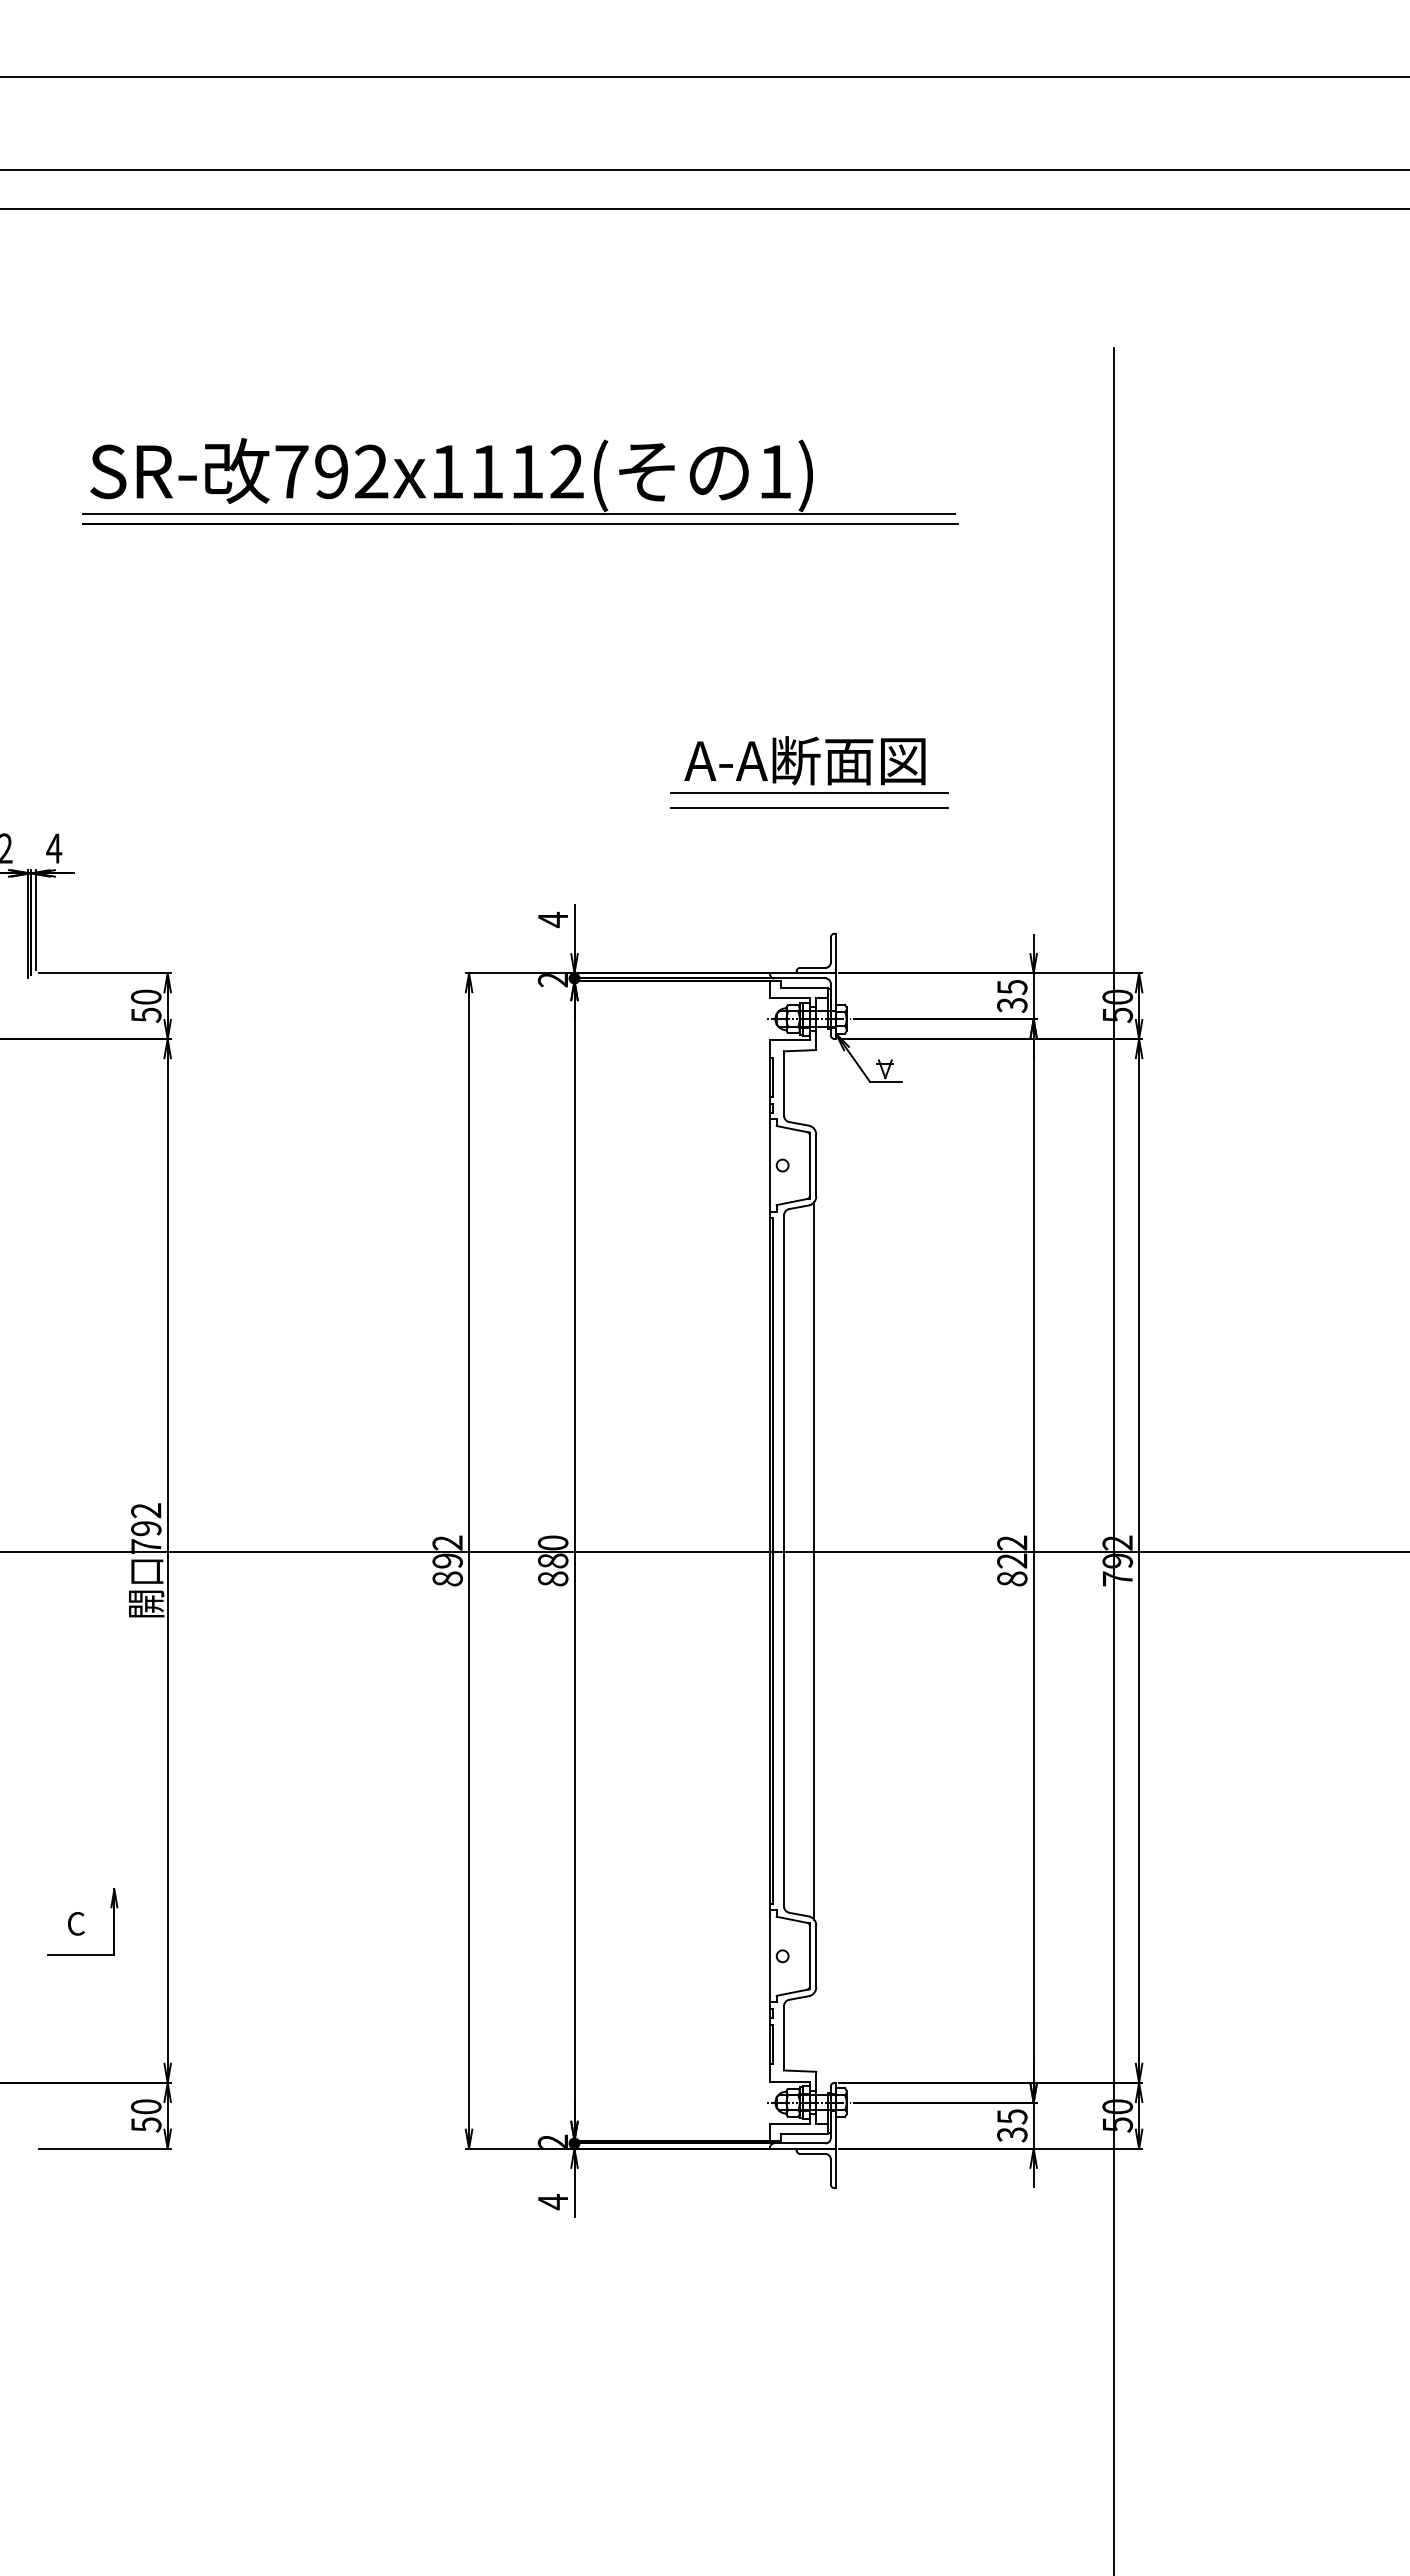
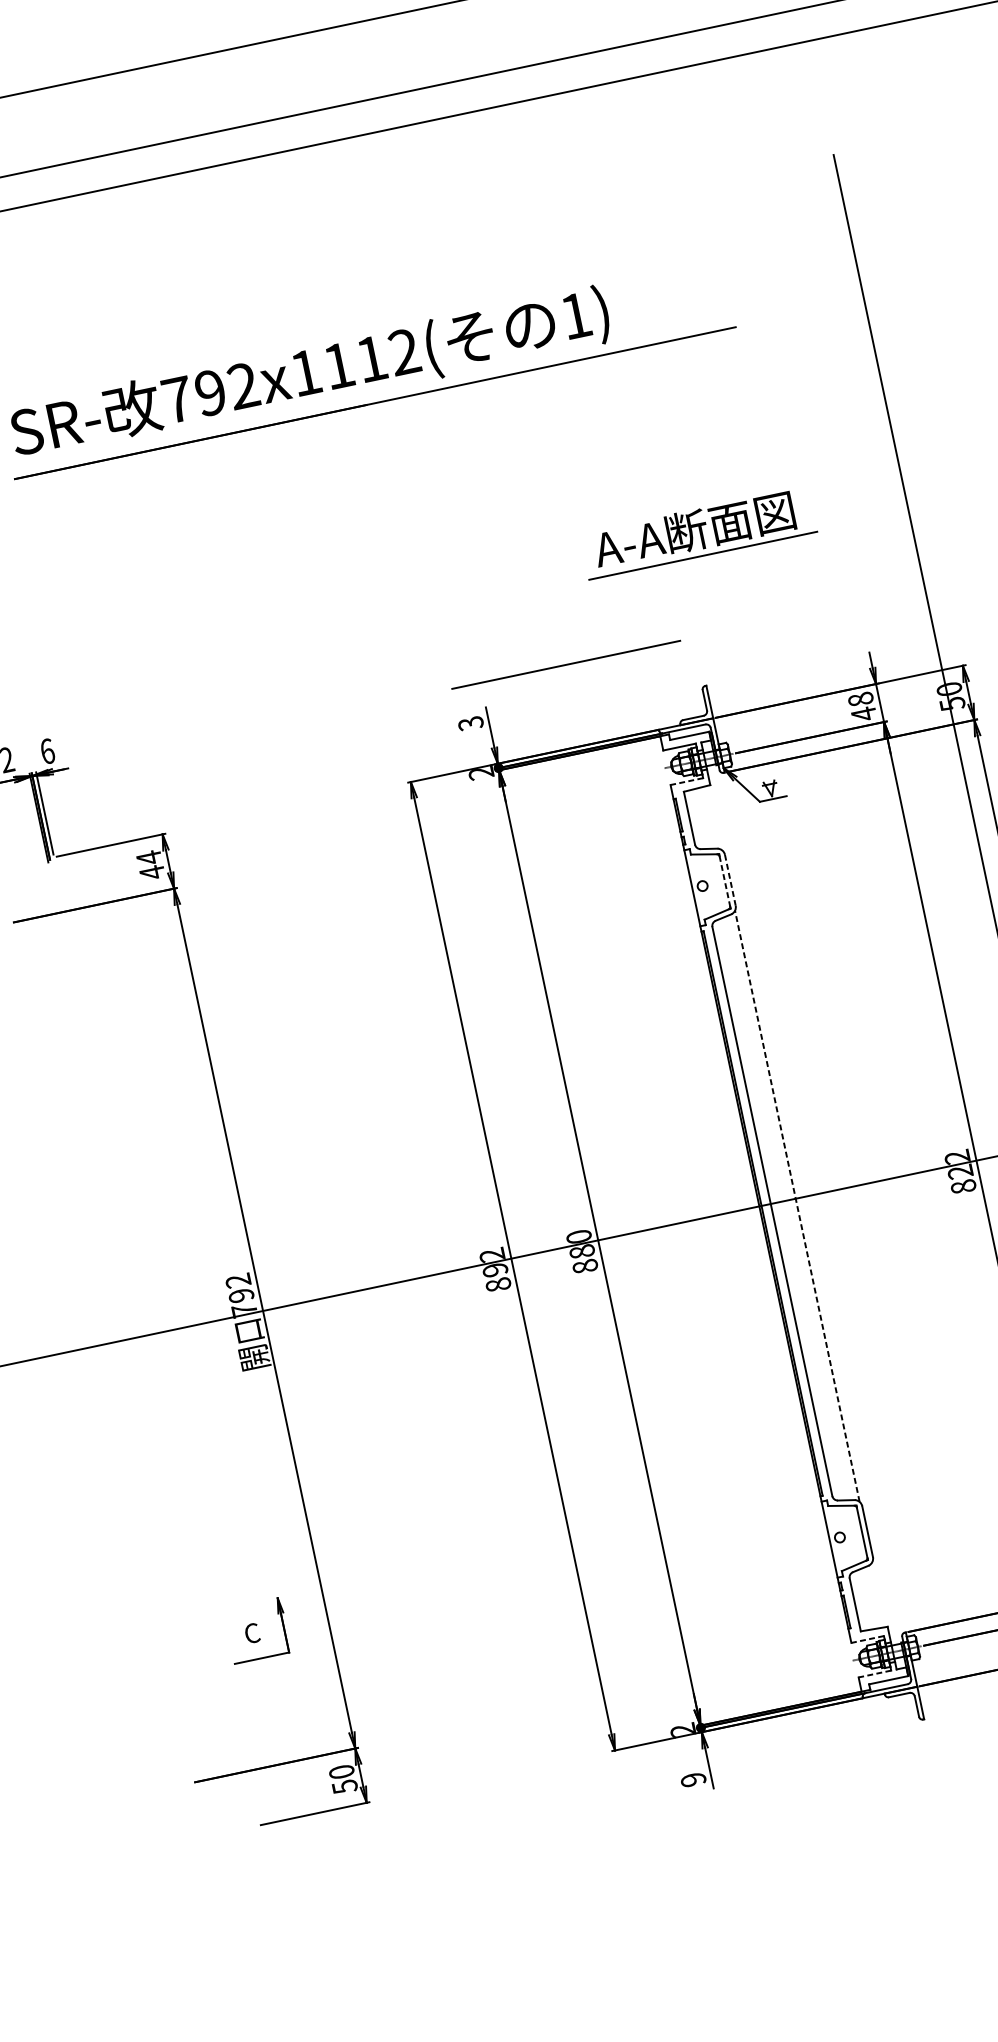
line: (519, 513) -> (372, 394), removed
part: (809, 764) -> (698, 532), moved
line: (809, 807) -> (566, 664), moved
text: (54, 848) -> (47, 751), 4 -> 6
text: (552, 919) -> (470, 723), 4 -> 3
text: (1012, 996) -> (862, 706), 35 -> 48
text: (146, 1006) -> (150, 865), 50 -> 44
line: (789, 1040) -> (686, 781), solid -> dashed
line: (809, 1165) -> (724, 881), solid -> dashed
line: (816, 1165) -> (730, 880), solid -> dashed
line: (814, 1560) -> (797, 1205), solid -> dashed
line: (789, 2081) -> (867, 1639), solid -> dashed
line: (789, 2123) -> (874, 1674), solid -> dashed
text: (552, 2202) -> (693, 1780), 4 -> 9

